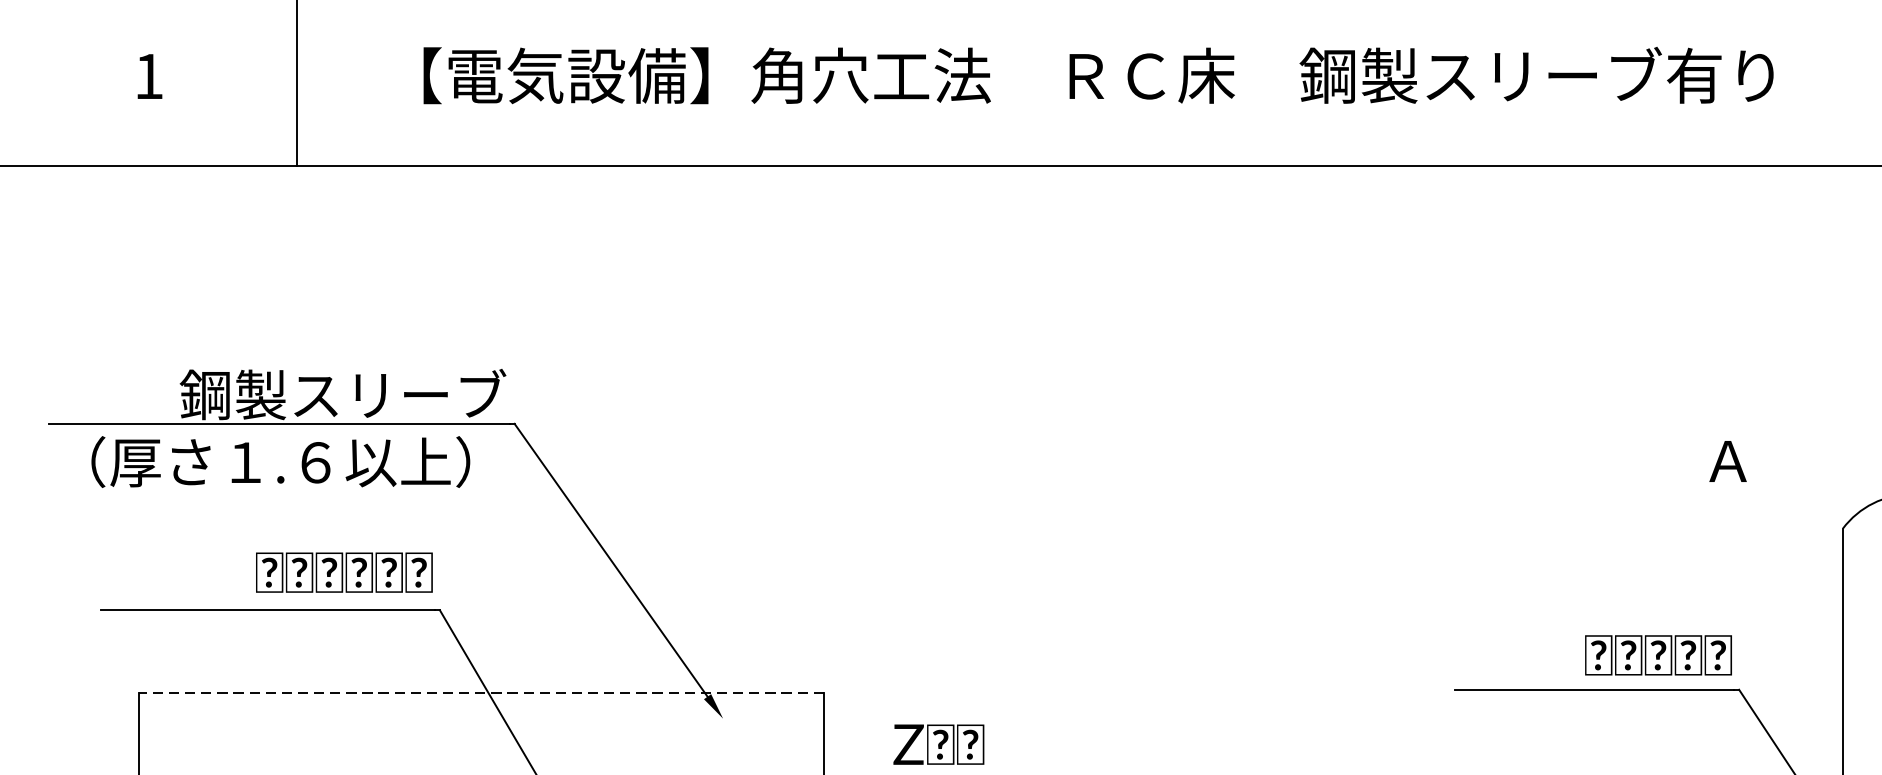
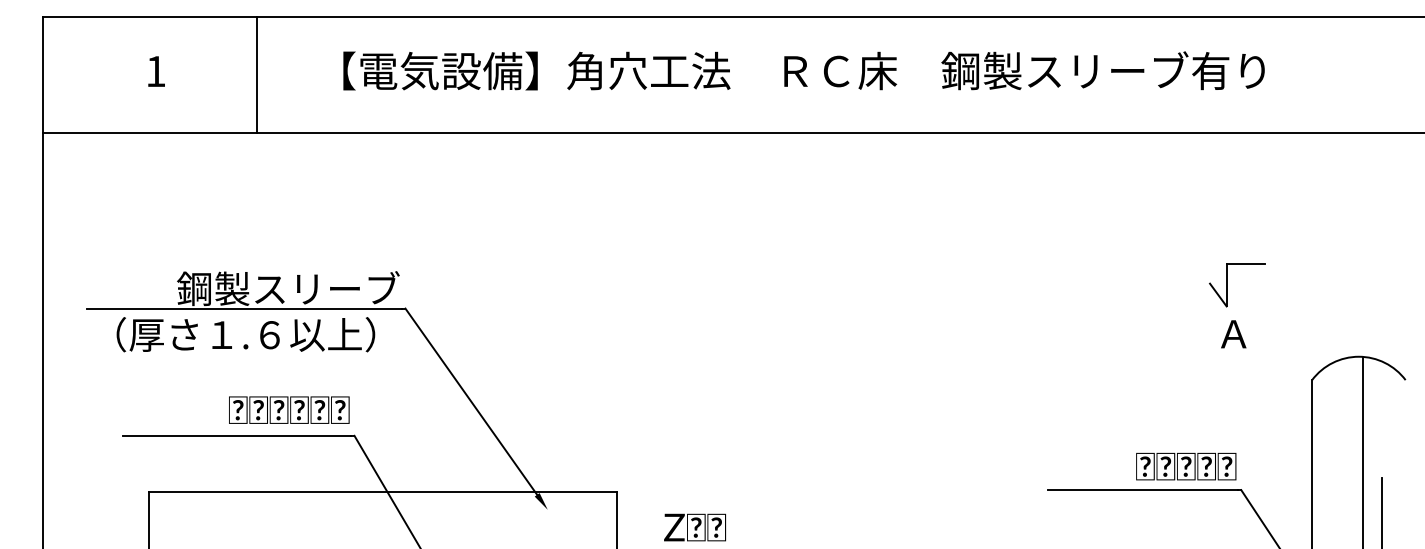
part: (1718, 389) -> (1227, 285), added
line: (480, 693) -> (382, 492), dashed -> solid

